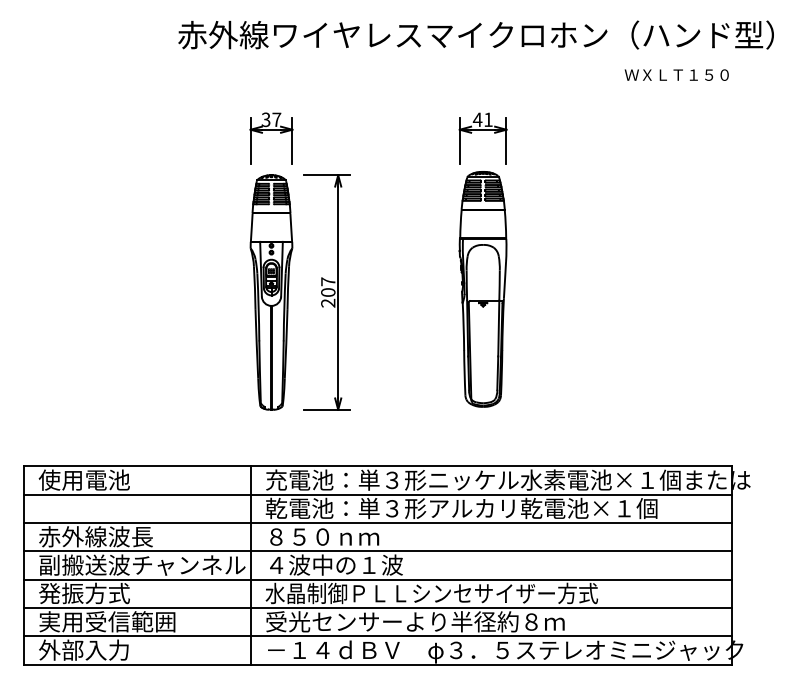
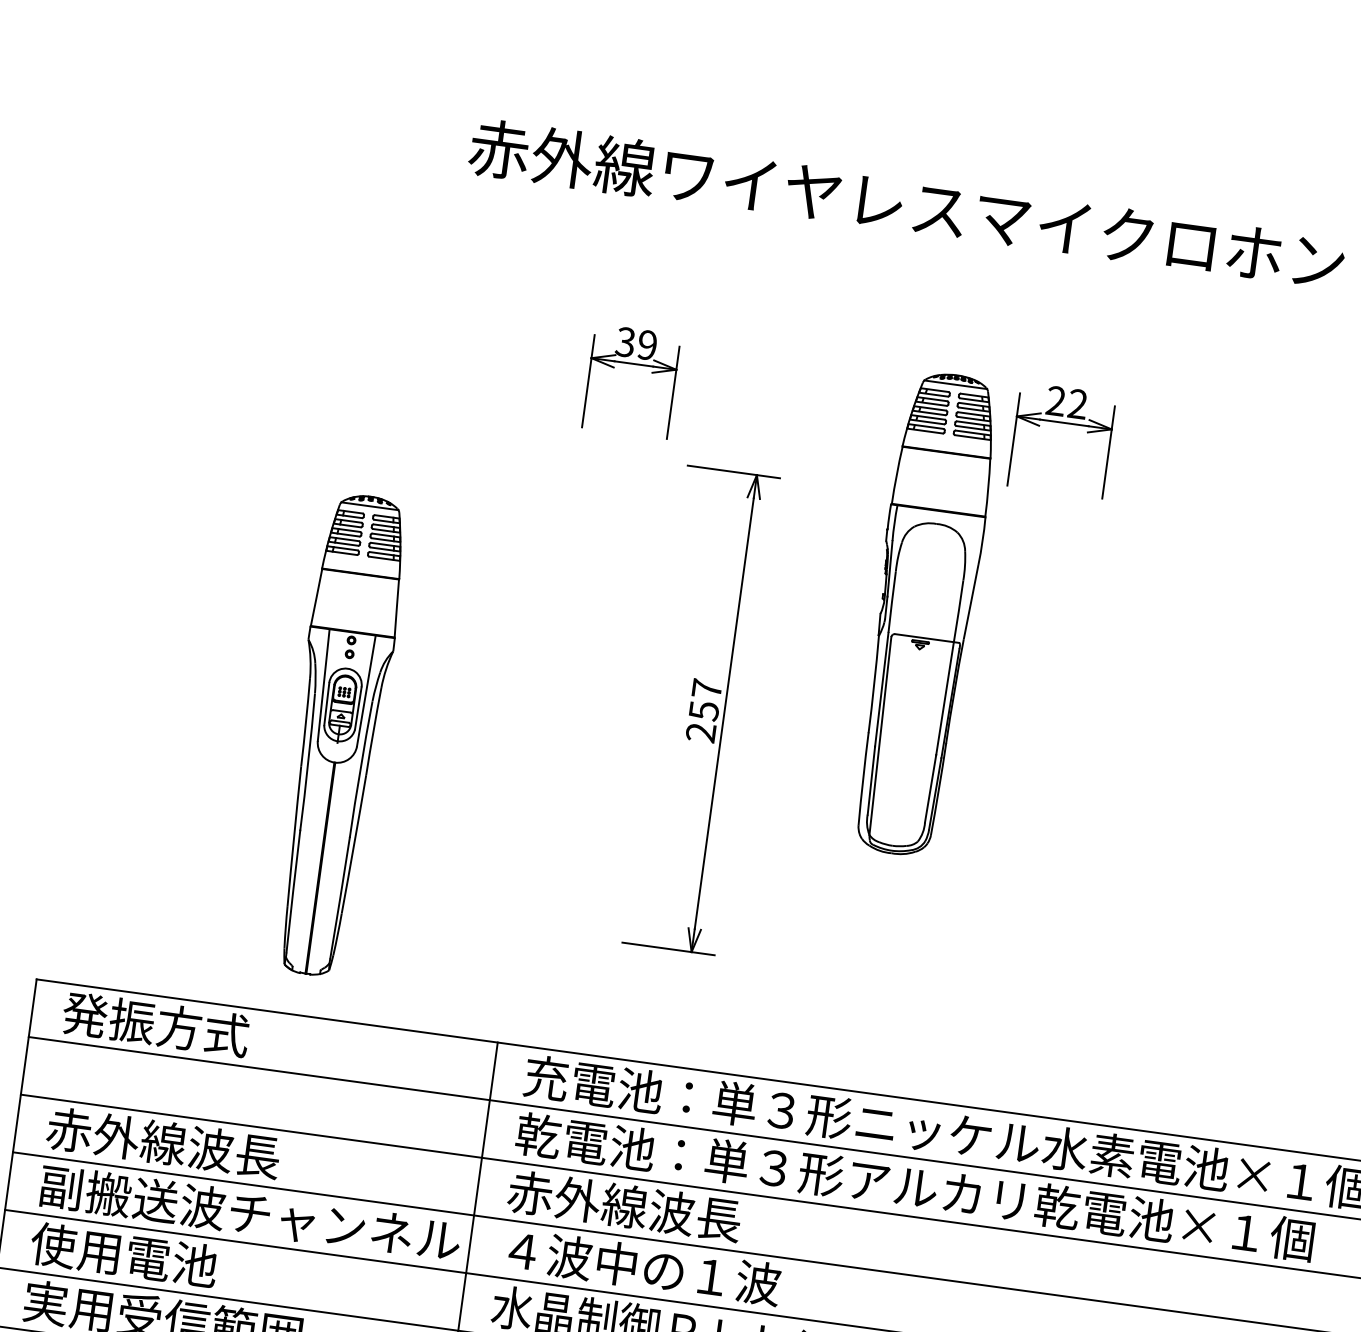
text: (276, 119) -> (646, 344), 37 -> 39
text: (482, 119) -> (1065, 401), 41 -> 22
part: (482, 289) -> (922, 614), moved
part: (271, 292) -> (338, 735), moved
text: (328, 292) -> (704, 710), 207 -> 257
text: (83, 479) -> (154, 1022), 使用電池 -> 発振方式
text: (322, 536) -> (624, 1205), ８５０ｎｍ -> 赤外線波長
text: (83, 593) -> (122, 1254), 発振方式 -> 使用電池

